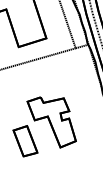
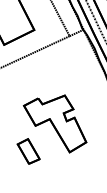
part: (25, 141) -> (28, 151), size x0.7

